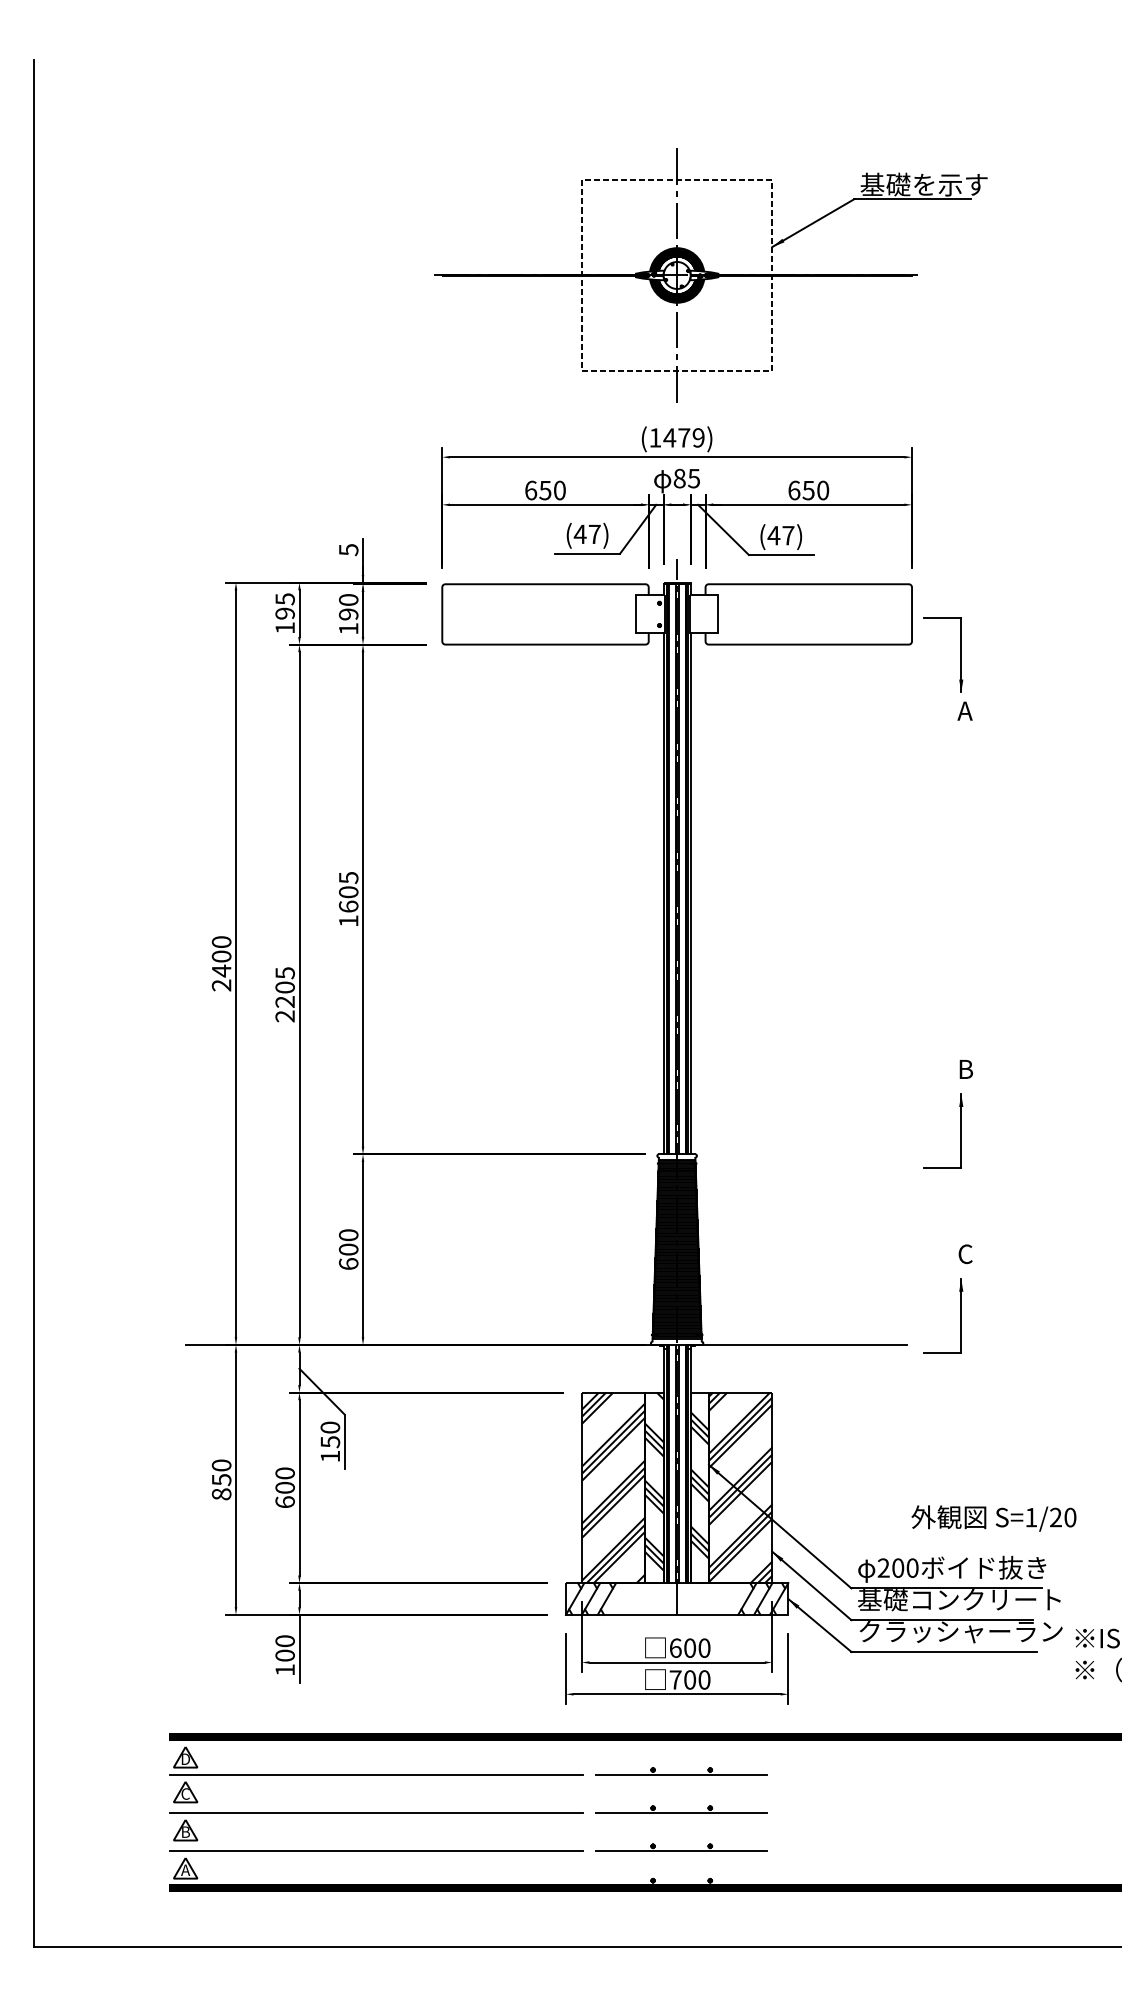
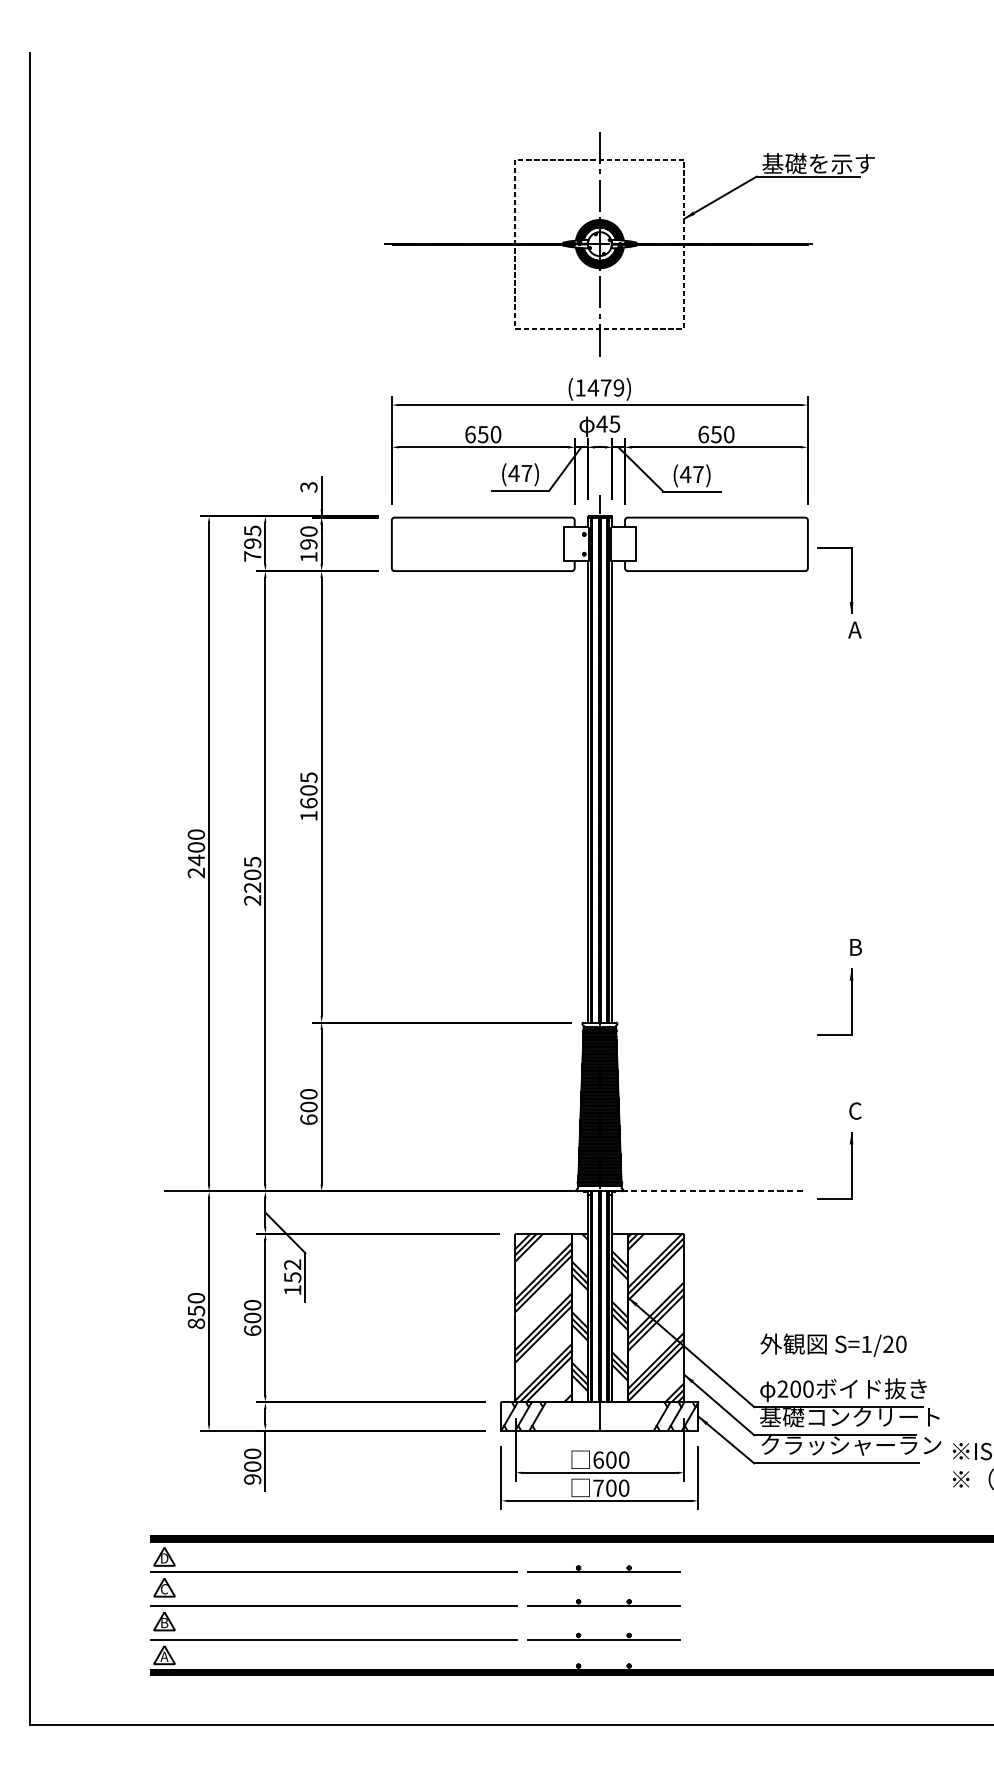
text: (679, 478) -> (601, 423), 85 -> 45
text: (347, 549) -> (307, 486), 5 -> 3
text: (284, 627) -> (252, 555), 195 -> 795
line: (799, 1344) -> (708, 1191), solid -> dashed
text: (330, 1427) -> (292, 1264), 150 -> 152
text: (993, 1518) -> (833, 1345), moved
text: (284, 1670) -> (252, 1479), 100 -> 900

